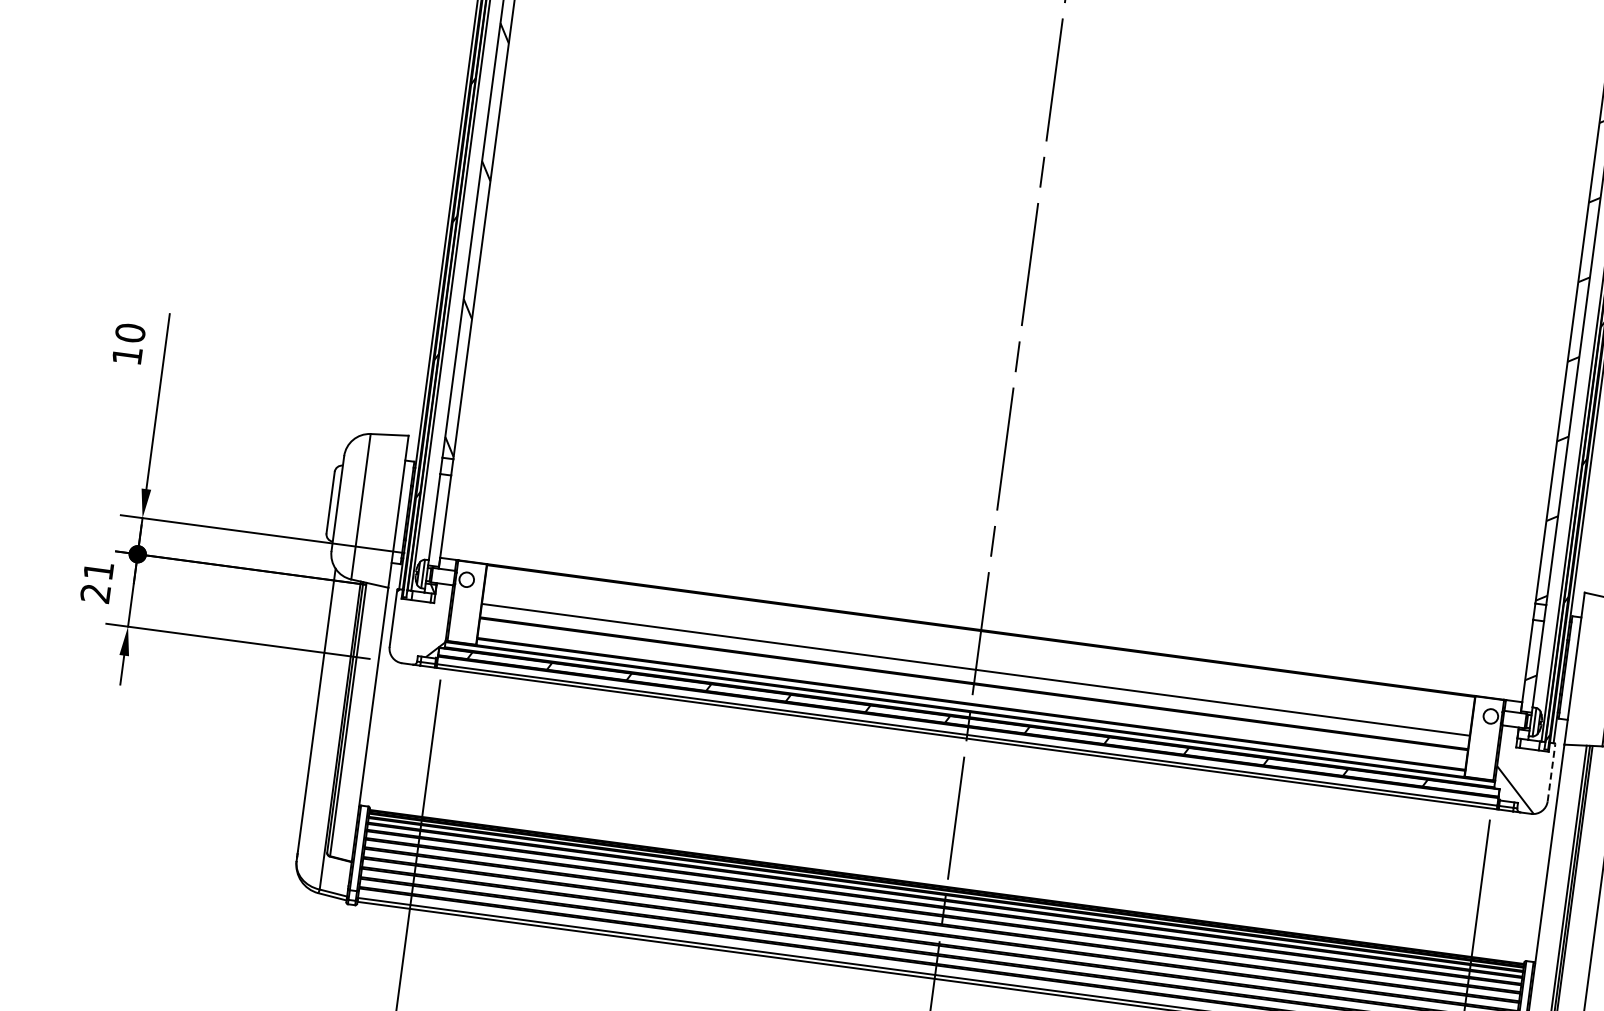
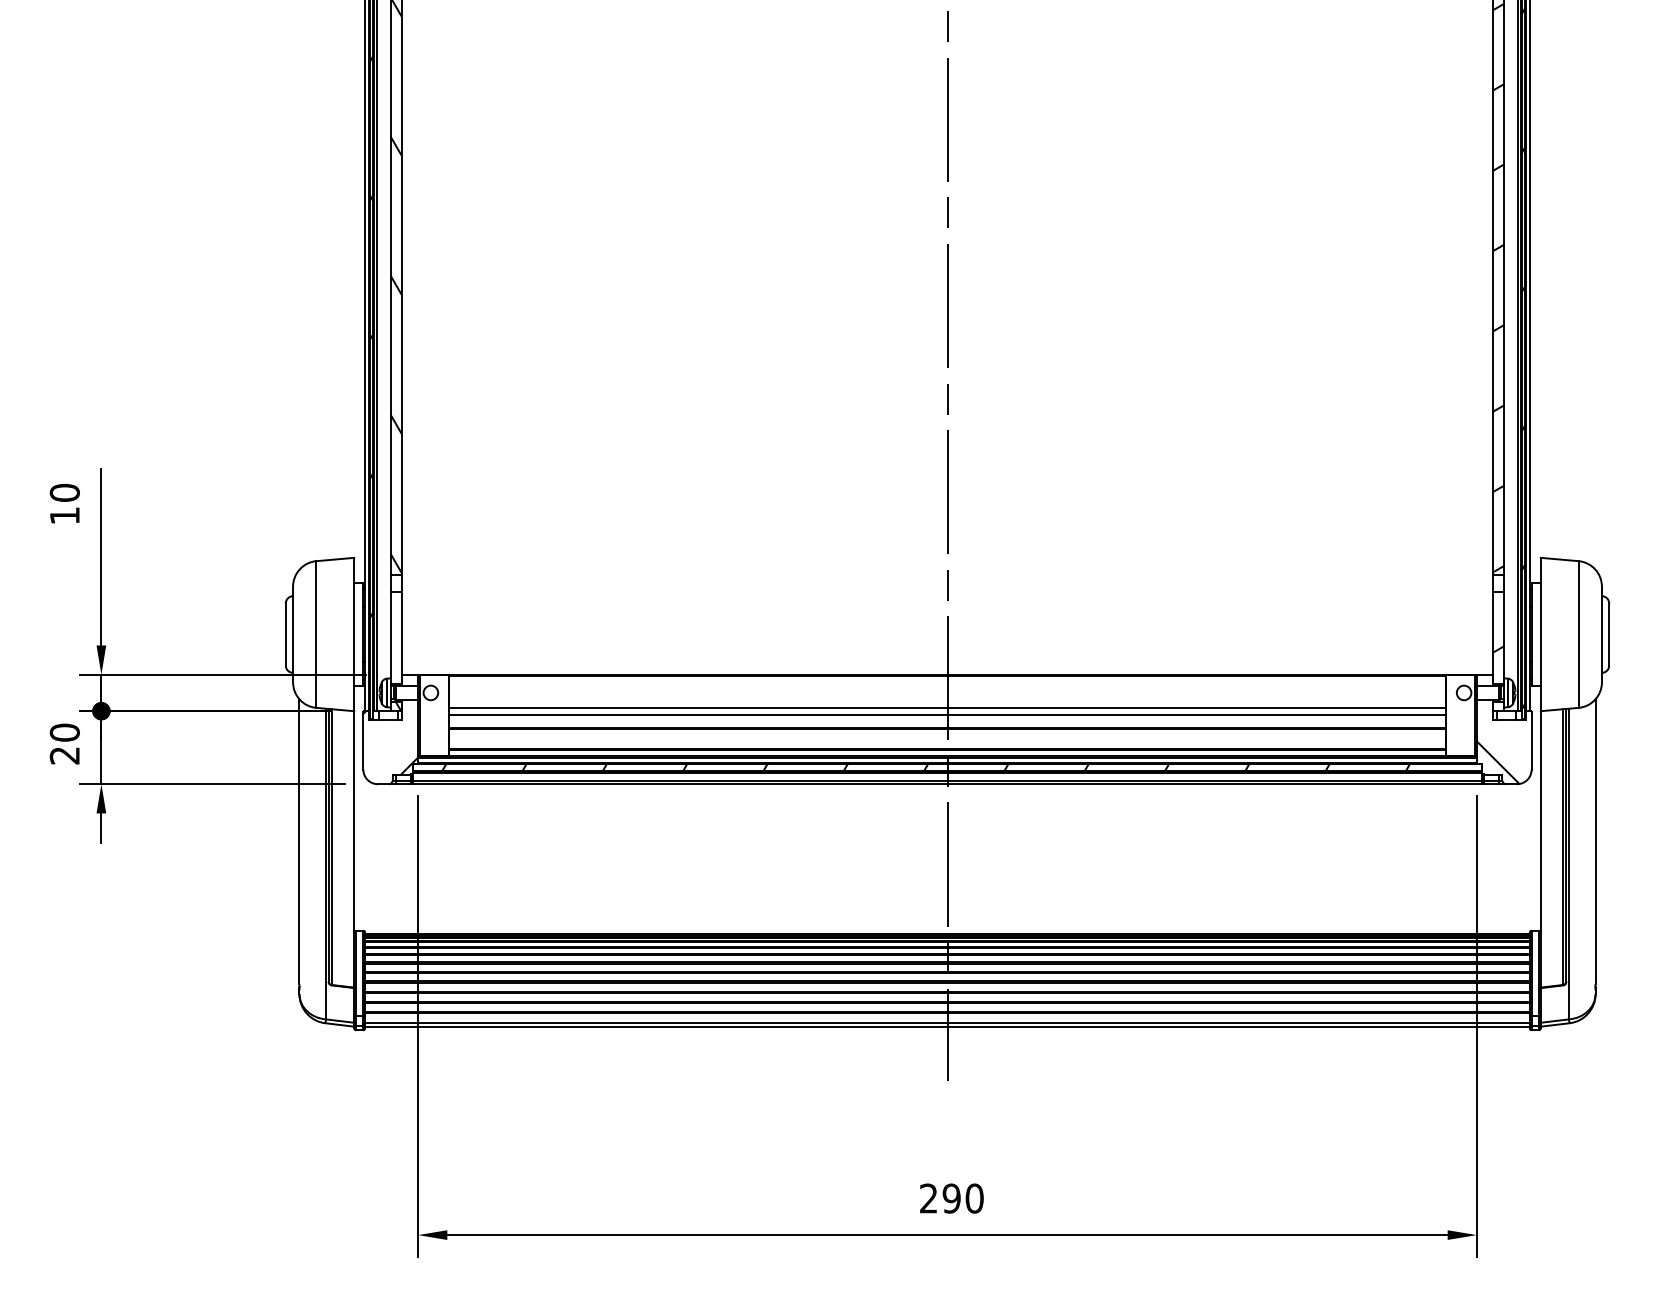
text: (98, 570) -> (64, 732), 21 -> 20
line: (976, 662) -> (947, 707), added
line: (1551, 772) -> (1531, 740), dashed -> solid

